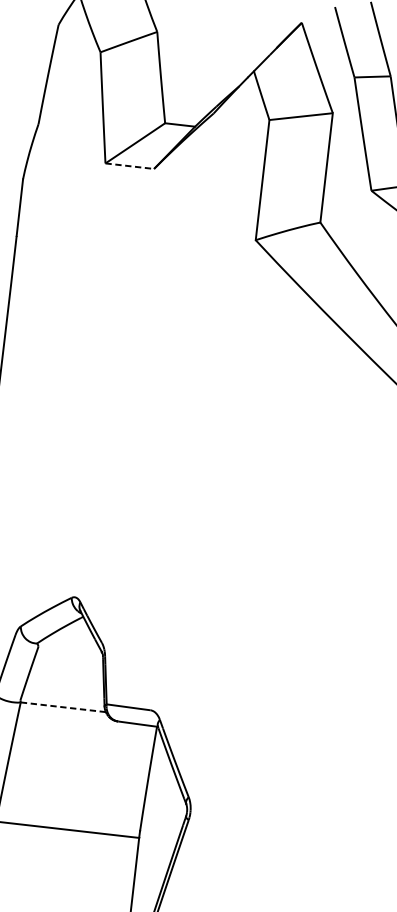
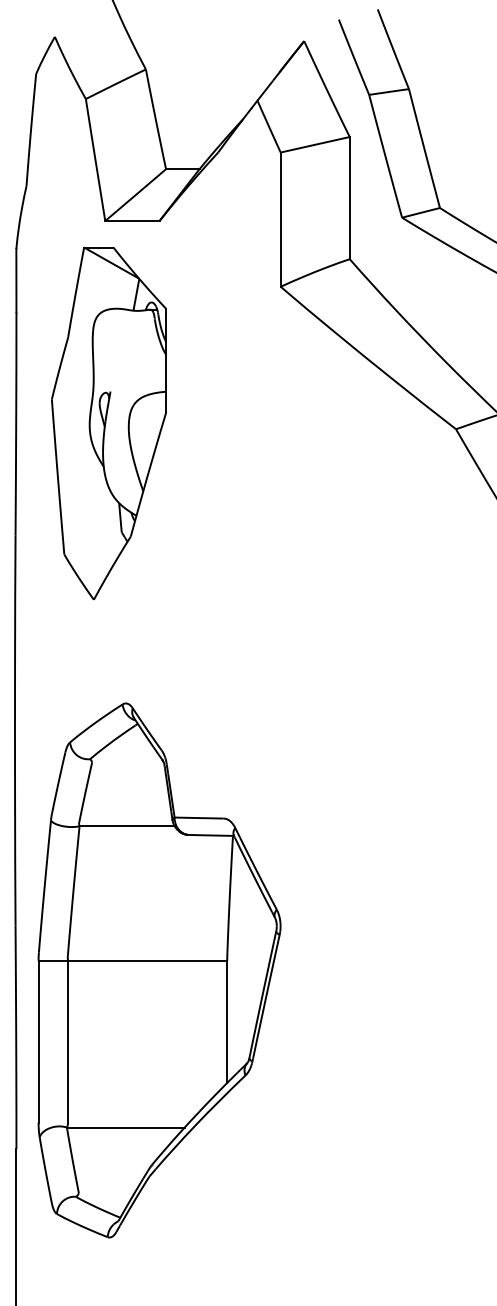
line: (129, 165) -> (132, 220), dashed -> solid
part: (87, 344) -> (108, 423), added
line: (63, 707) -> (127, 826), dashed -> solid

